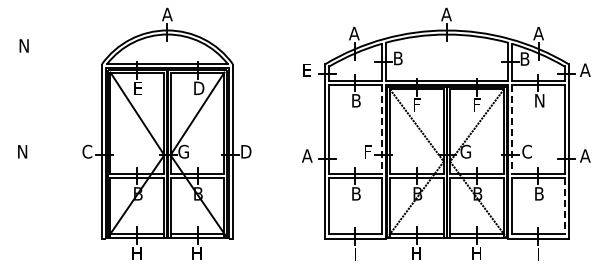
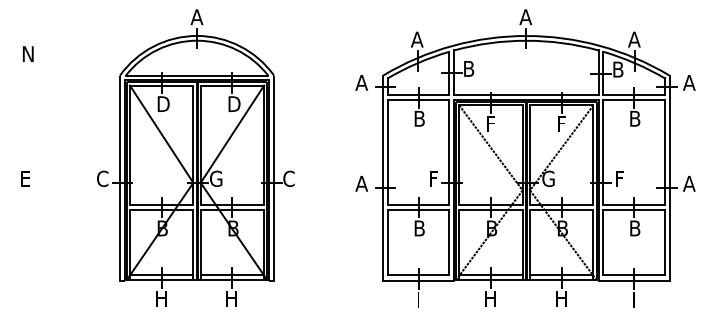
text: (306, 69) -> (360, 81), E -> A
text: (139, 87) -> (164, 103), E -> D
text: (540, 100) -> (636, 118), N -> B
line: (381, 129) -> (449, 152), dashed -> solid
line: (512, 129) -> (603, 152), dashed -> solid
text: (22, 151) -> (26, 178), N -> E
text: (245, 151) -> (288, 178), D -> C
text: (526, 151) -> (620, 178), C -> F
line: (564, 205) -> (664, 242), dashed -> solid

